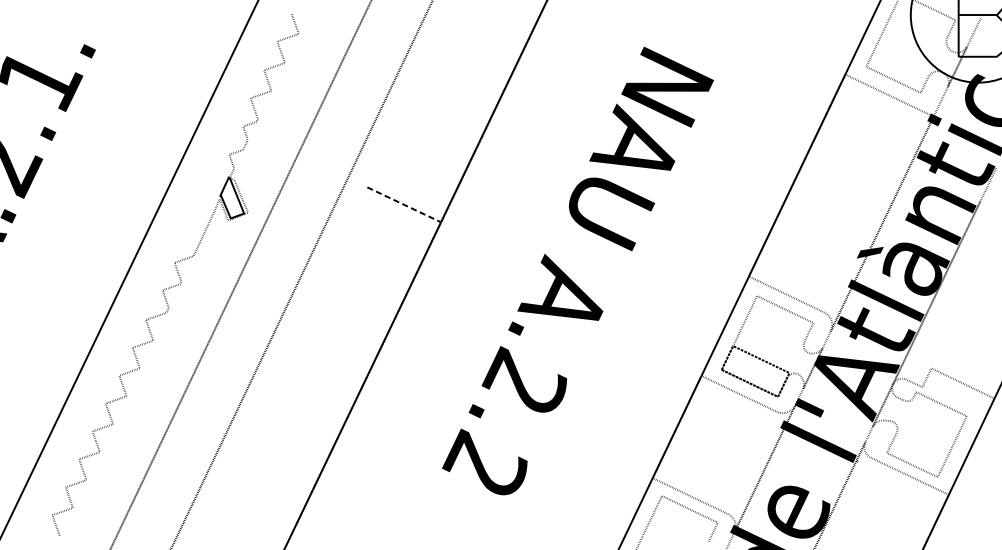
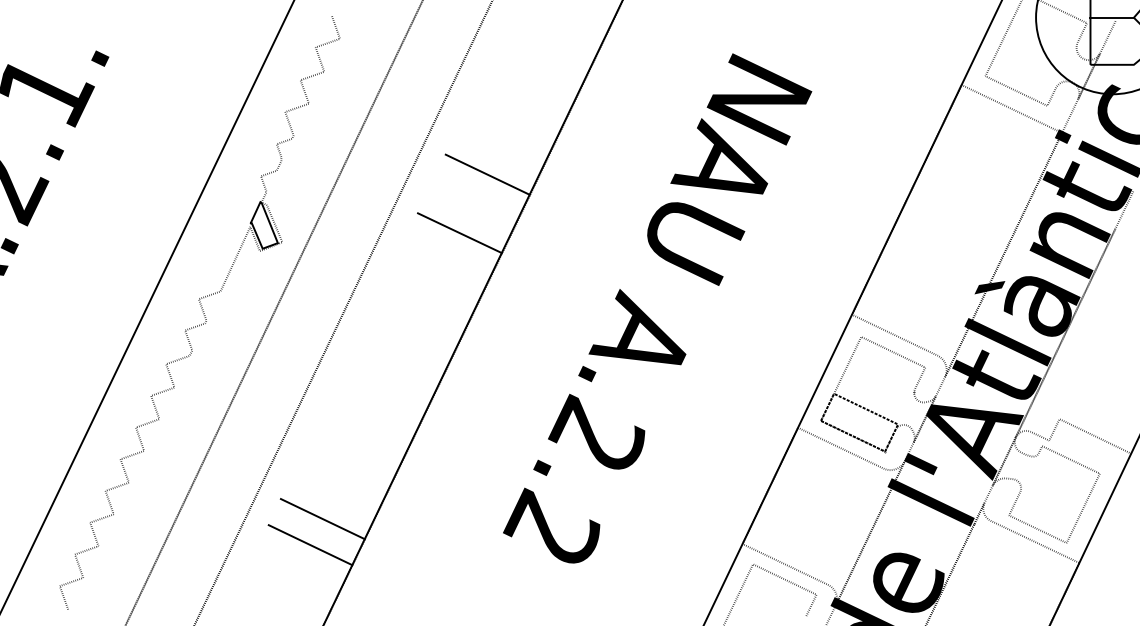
line: (428, 153) -> (487, 174), added
line: (404, 205) -> (460, 233), dashed -> solid
line: (283, 456) -> (322, 519), added
line: (272, 479) -> (310, 545), added

